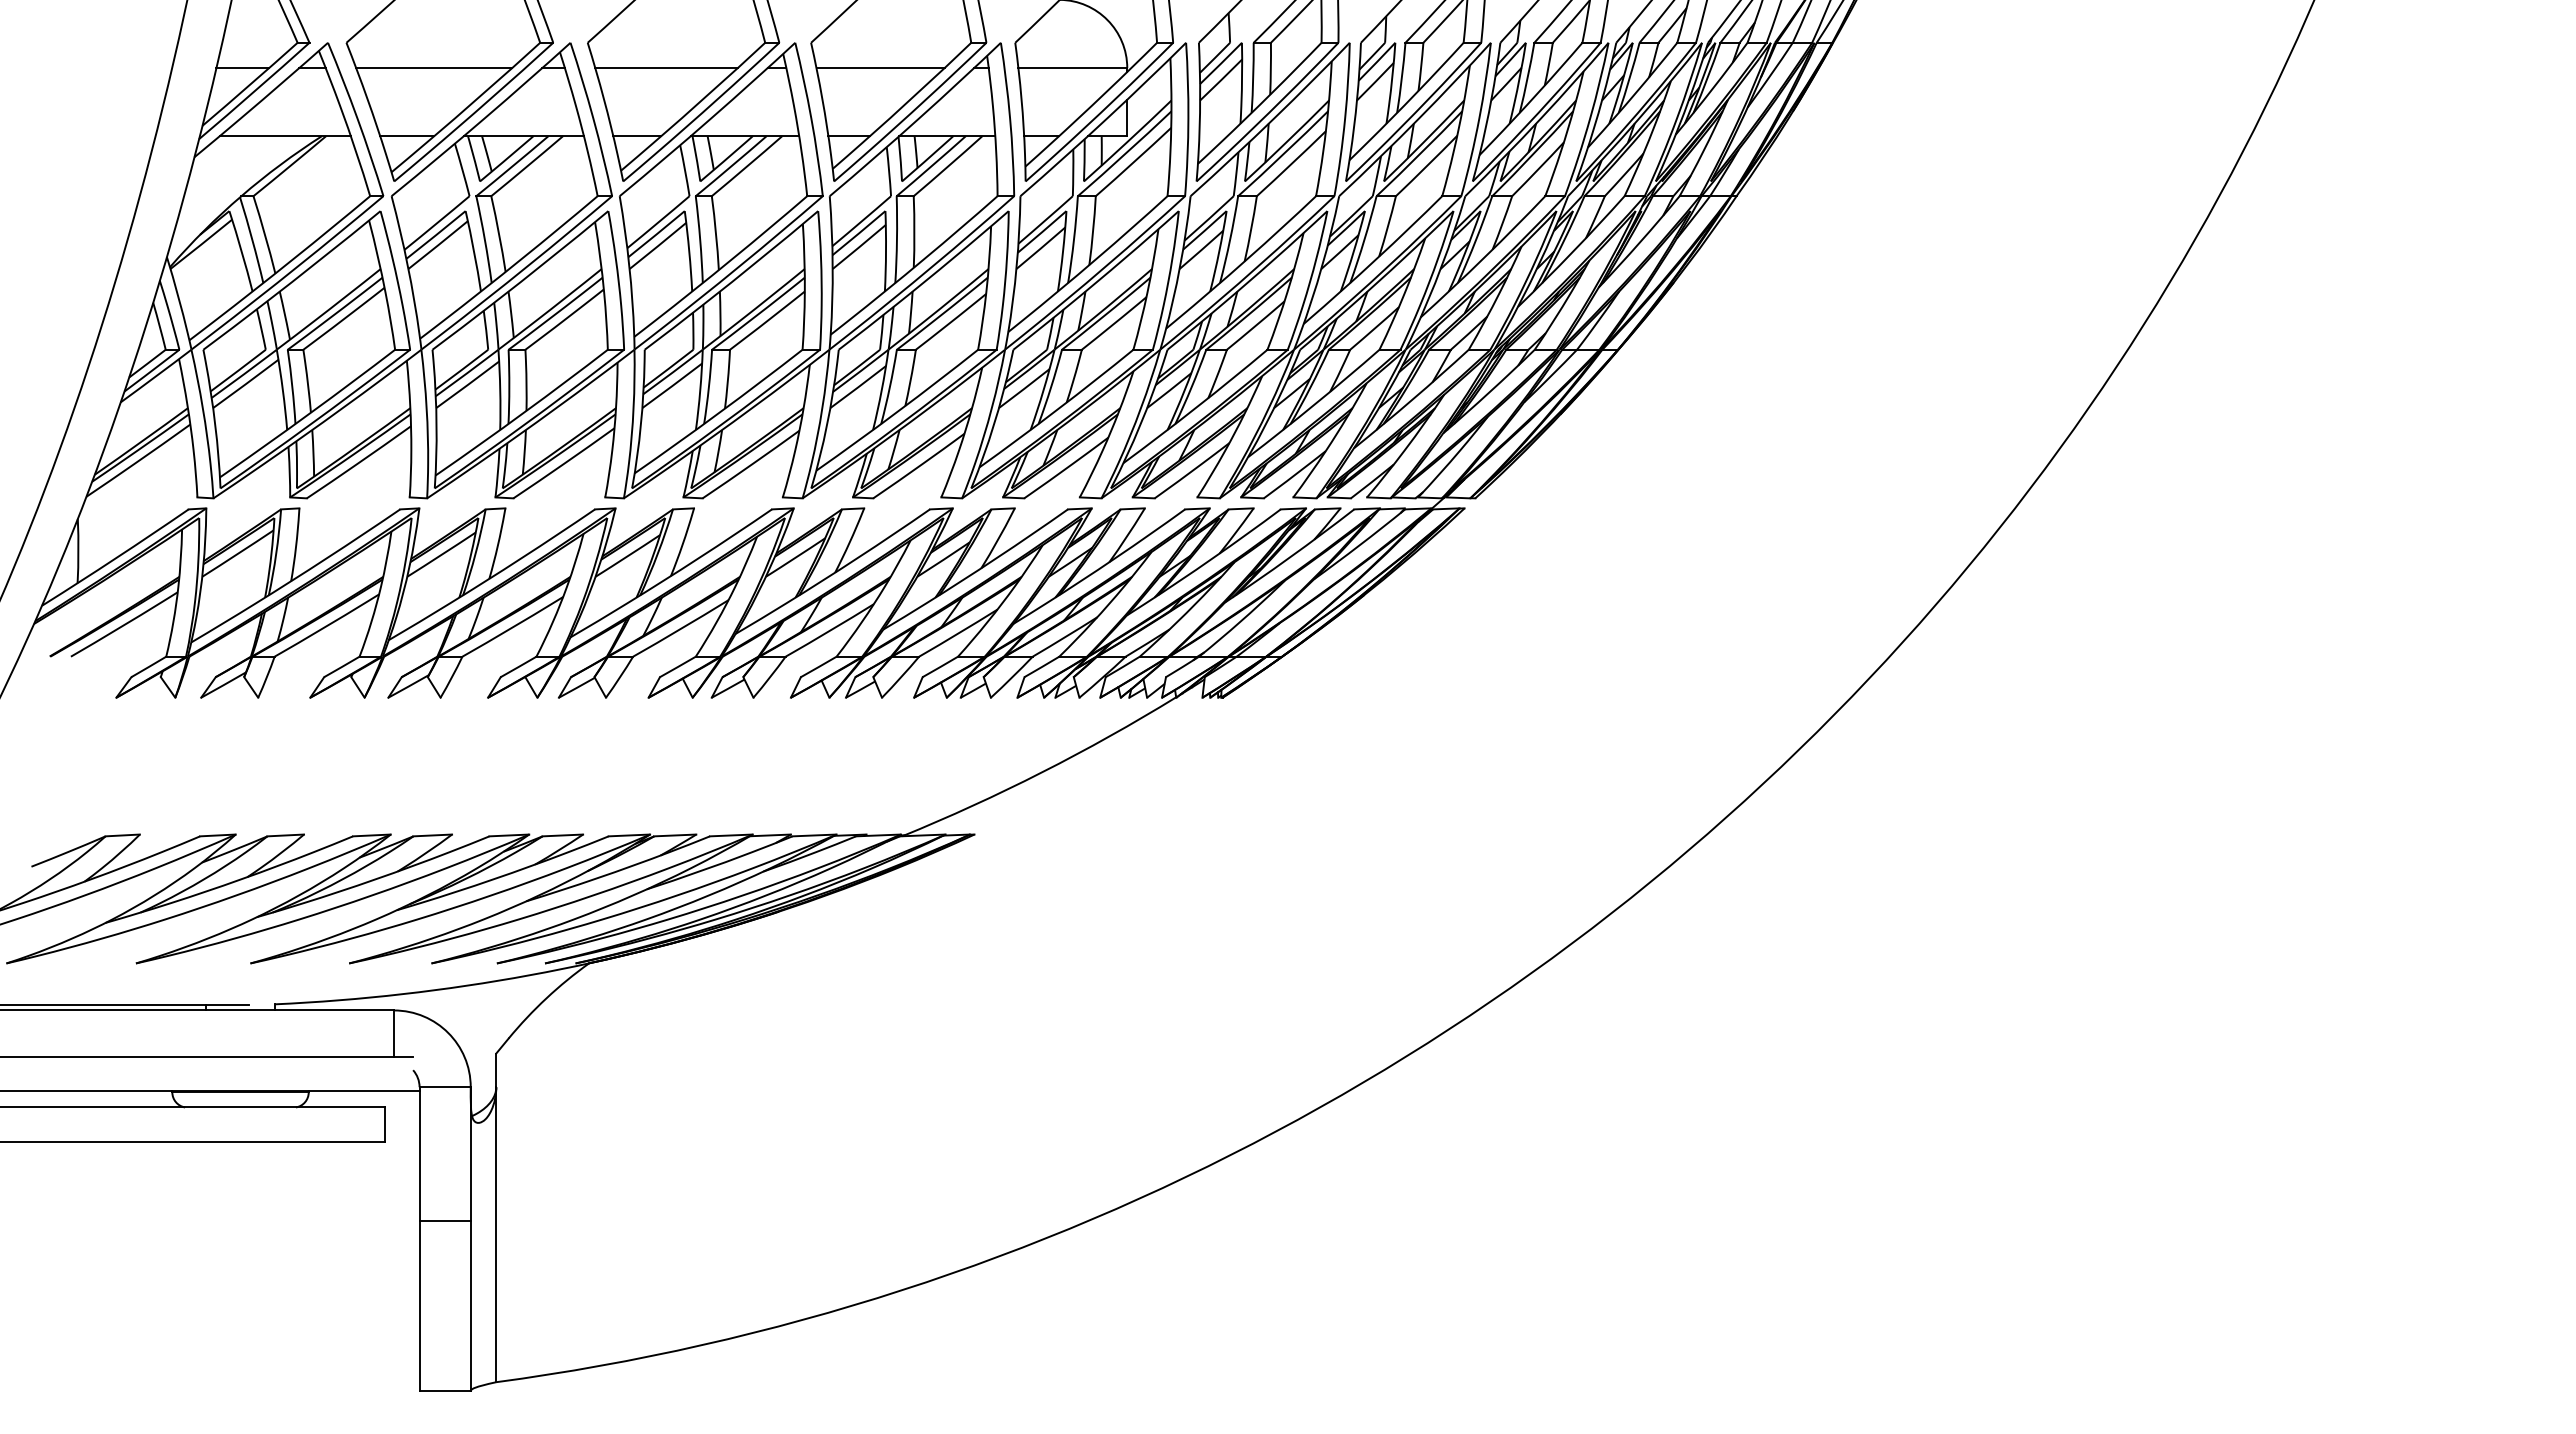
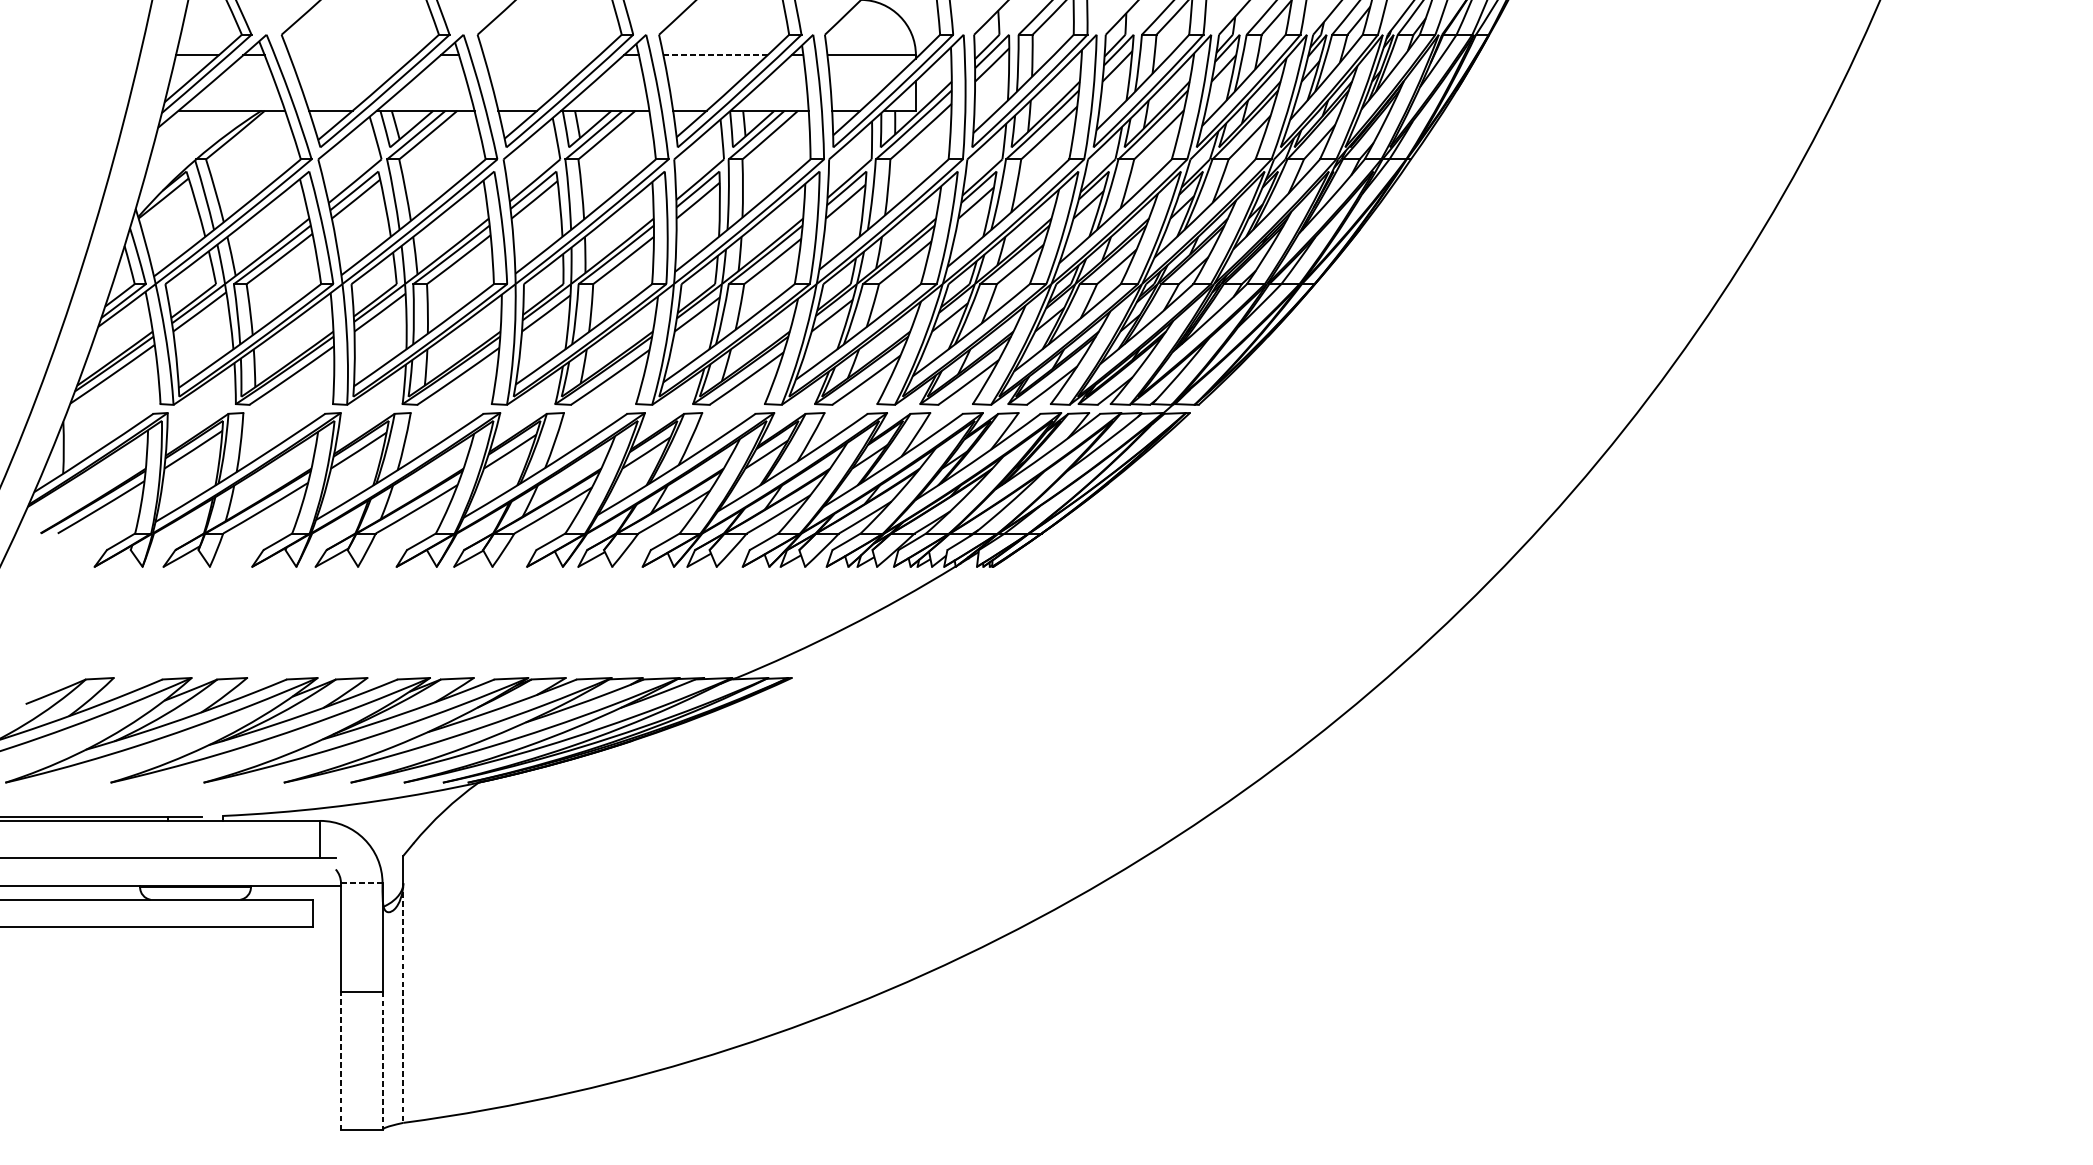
line: (434, 68) -> (353, 55), removed
line: (666, 68) -> (541, 55), removed
line: (880, 68) -> (715, 55), solid -> dashed
line: (445, 1087) -> (362, 883), solid -> dashed
line: (496, 1235) -> (403, 1003), solid -> dashed
line: (419, 1305) -> (340, 1060), solid -> dashed
line: (470, 1306) -> (382, 1061), solid -> dashed

